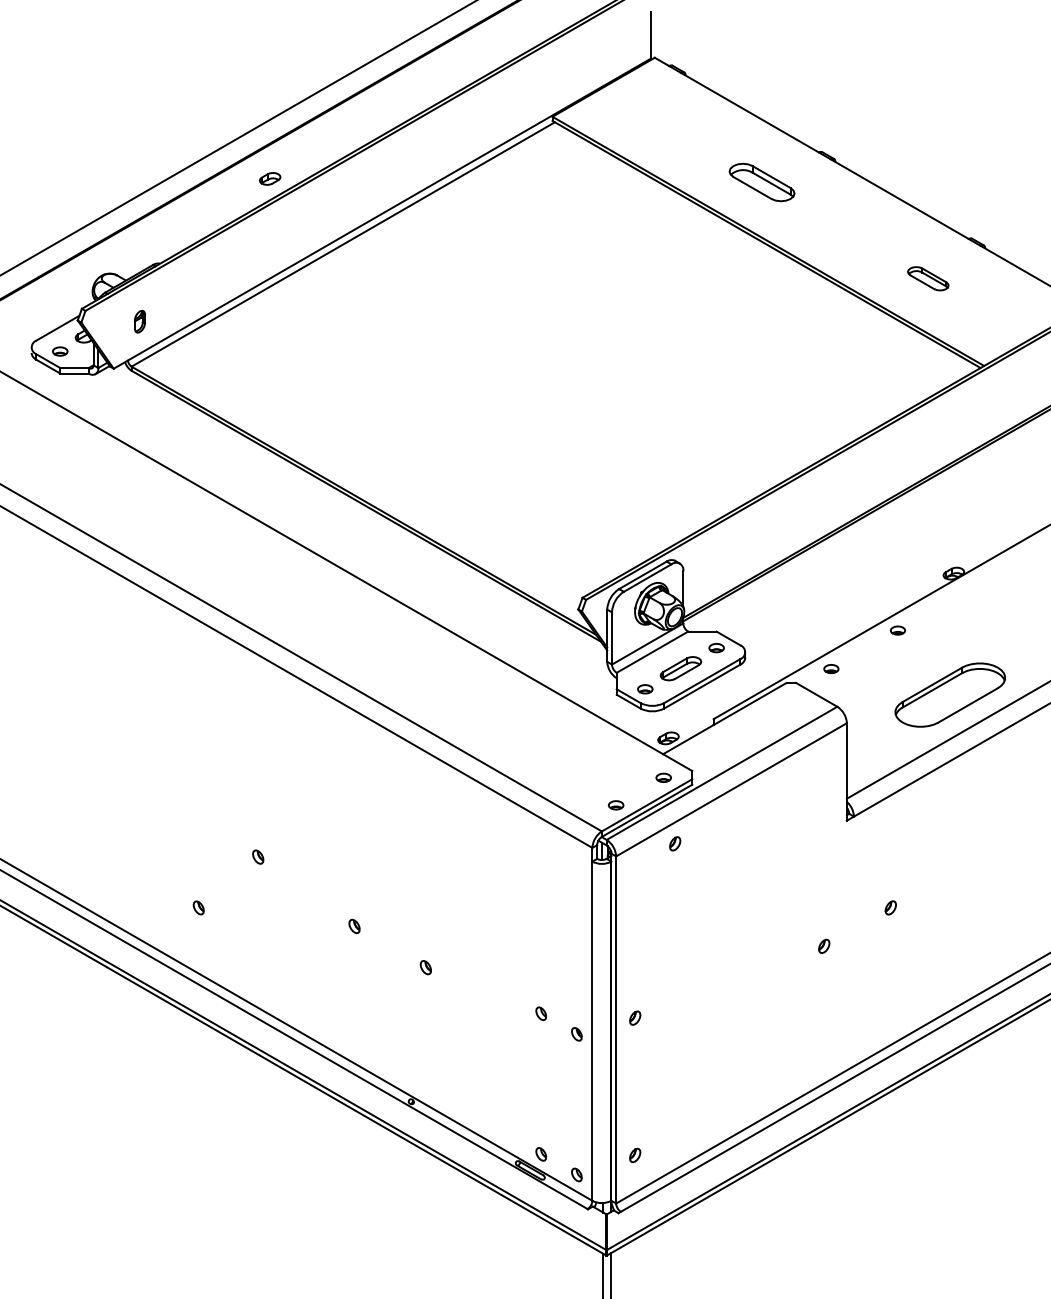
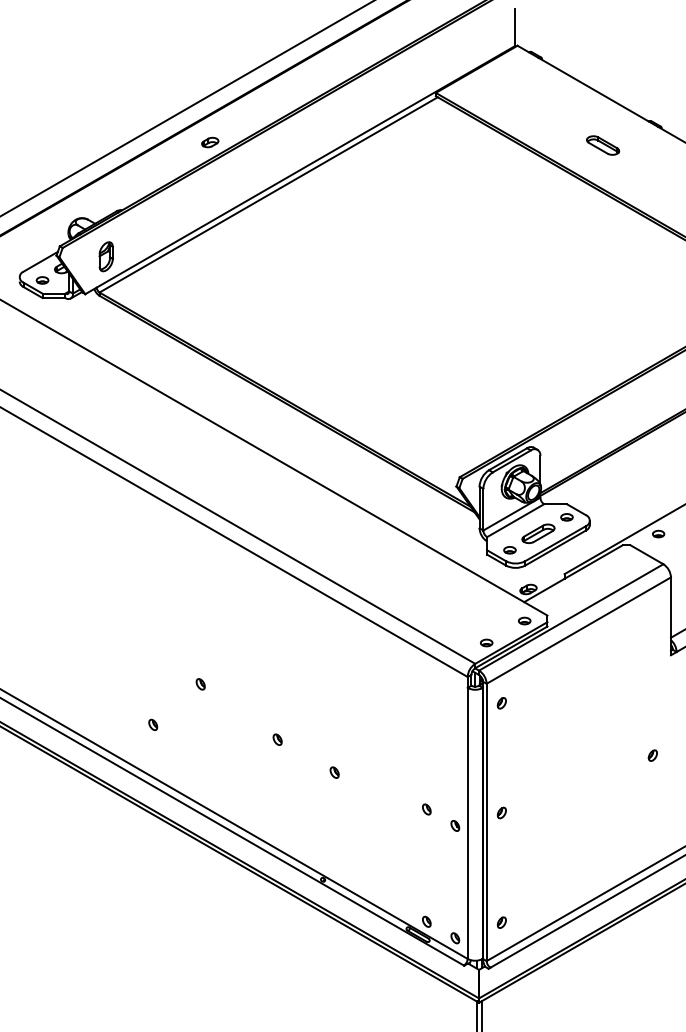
part: (761, 182) -> (602, 145), size x0.62
part: (139, 321) -> (105, 256), size x1.67
part: (675, 843) -> (502, 703), moved

